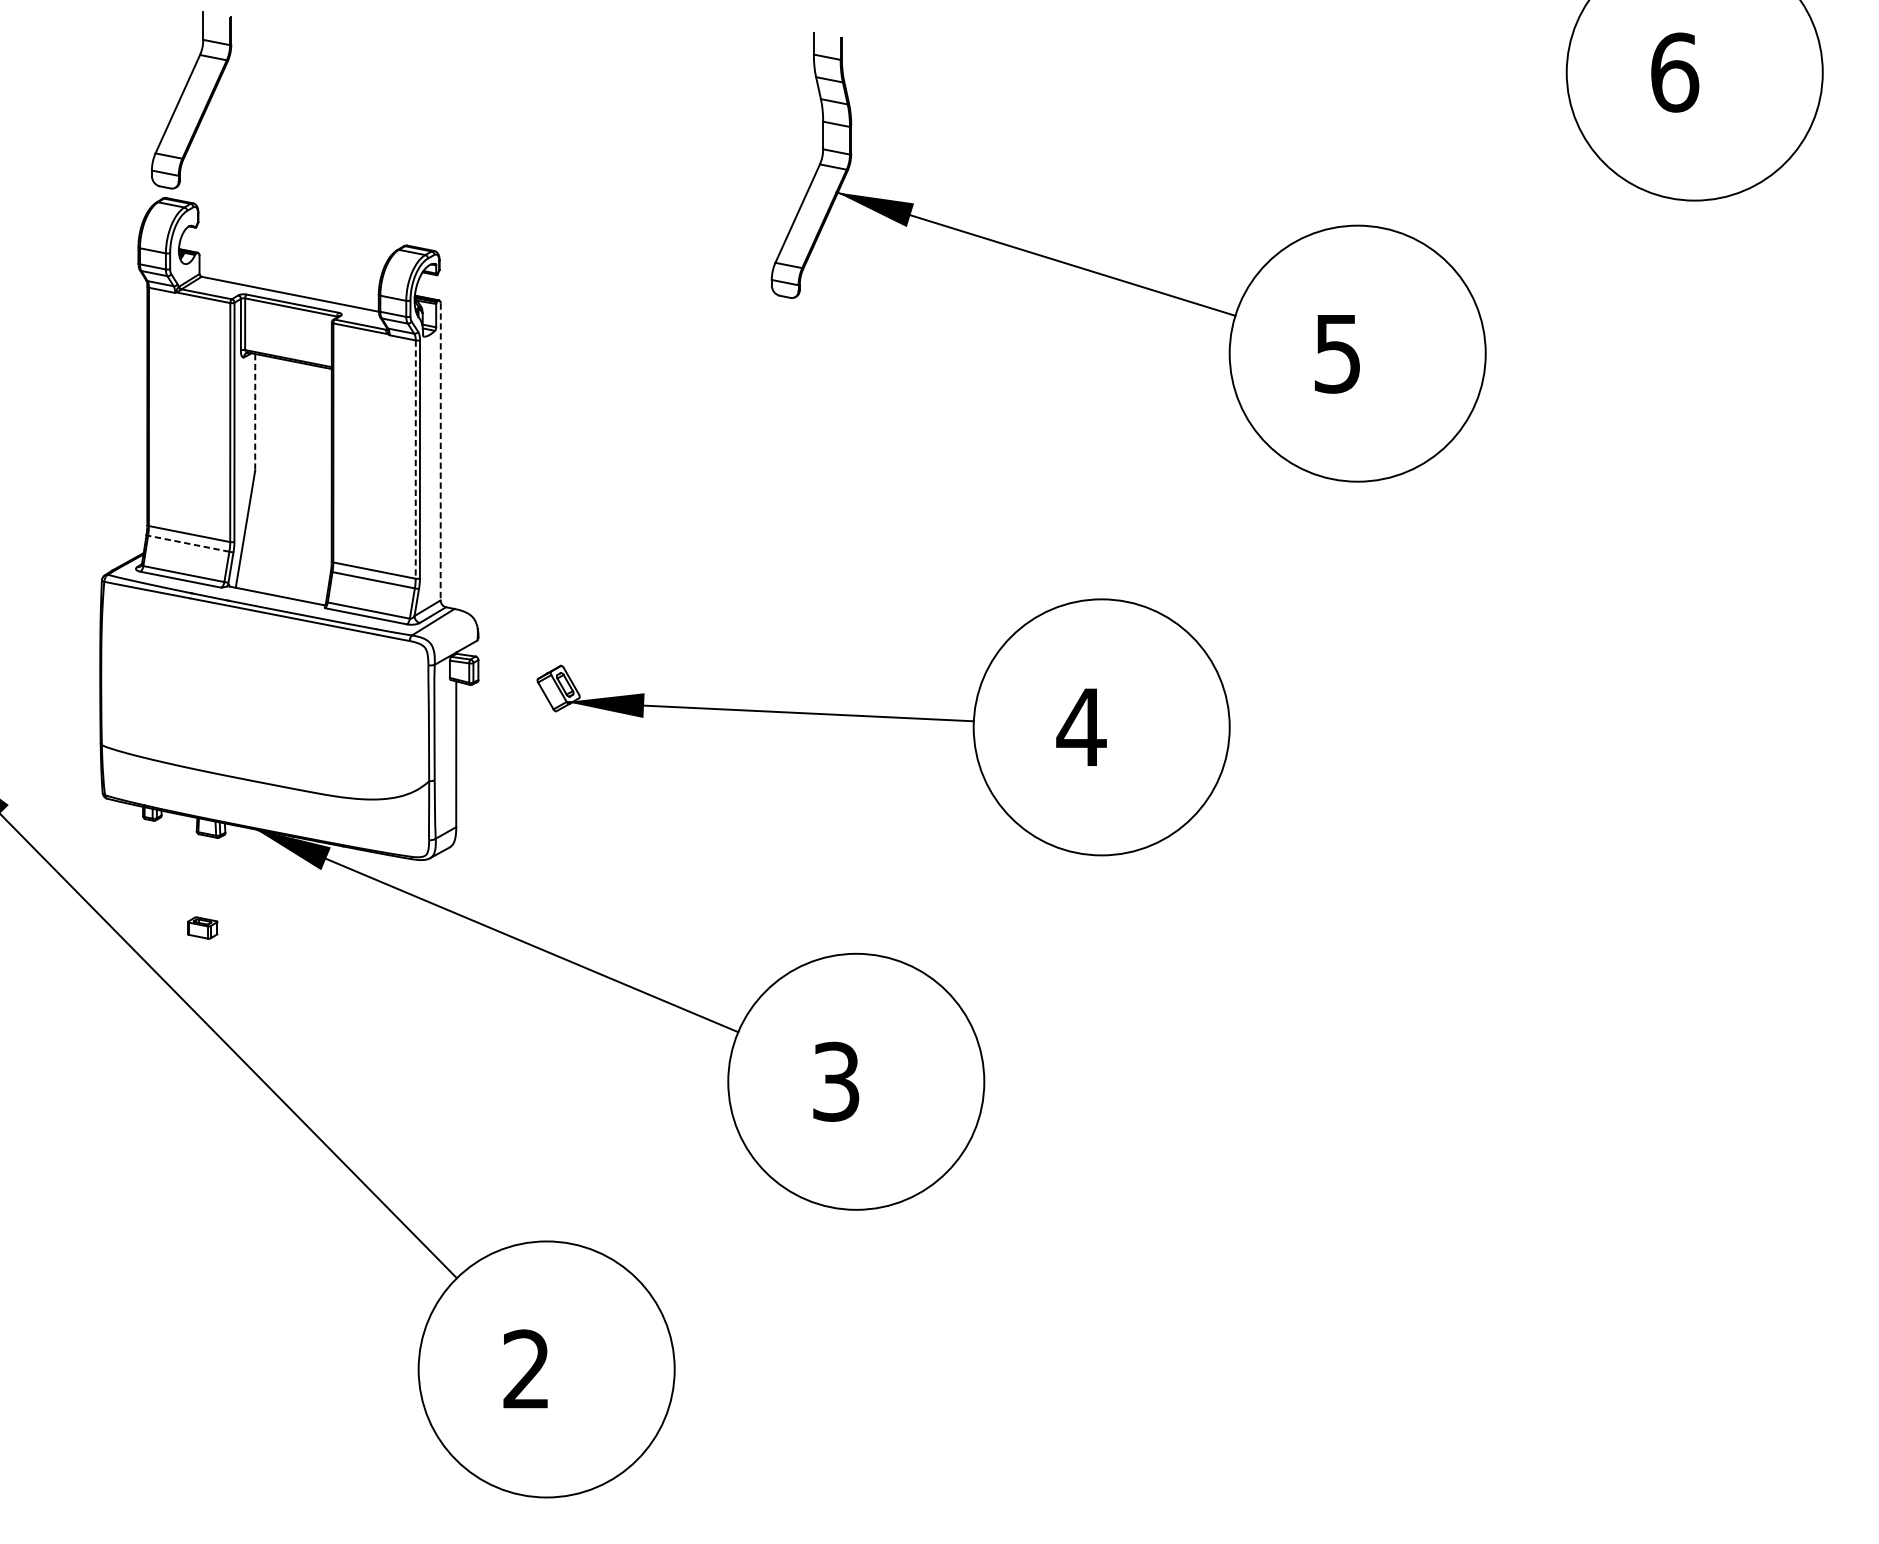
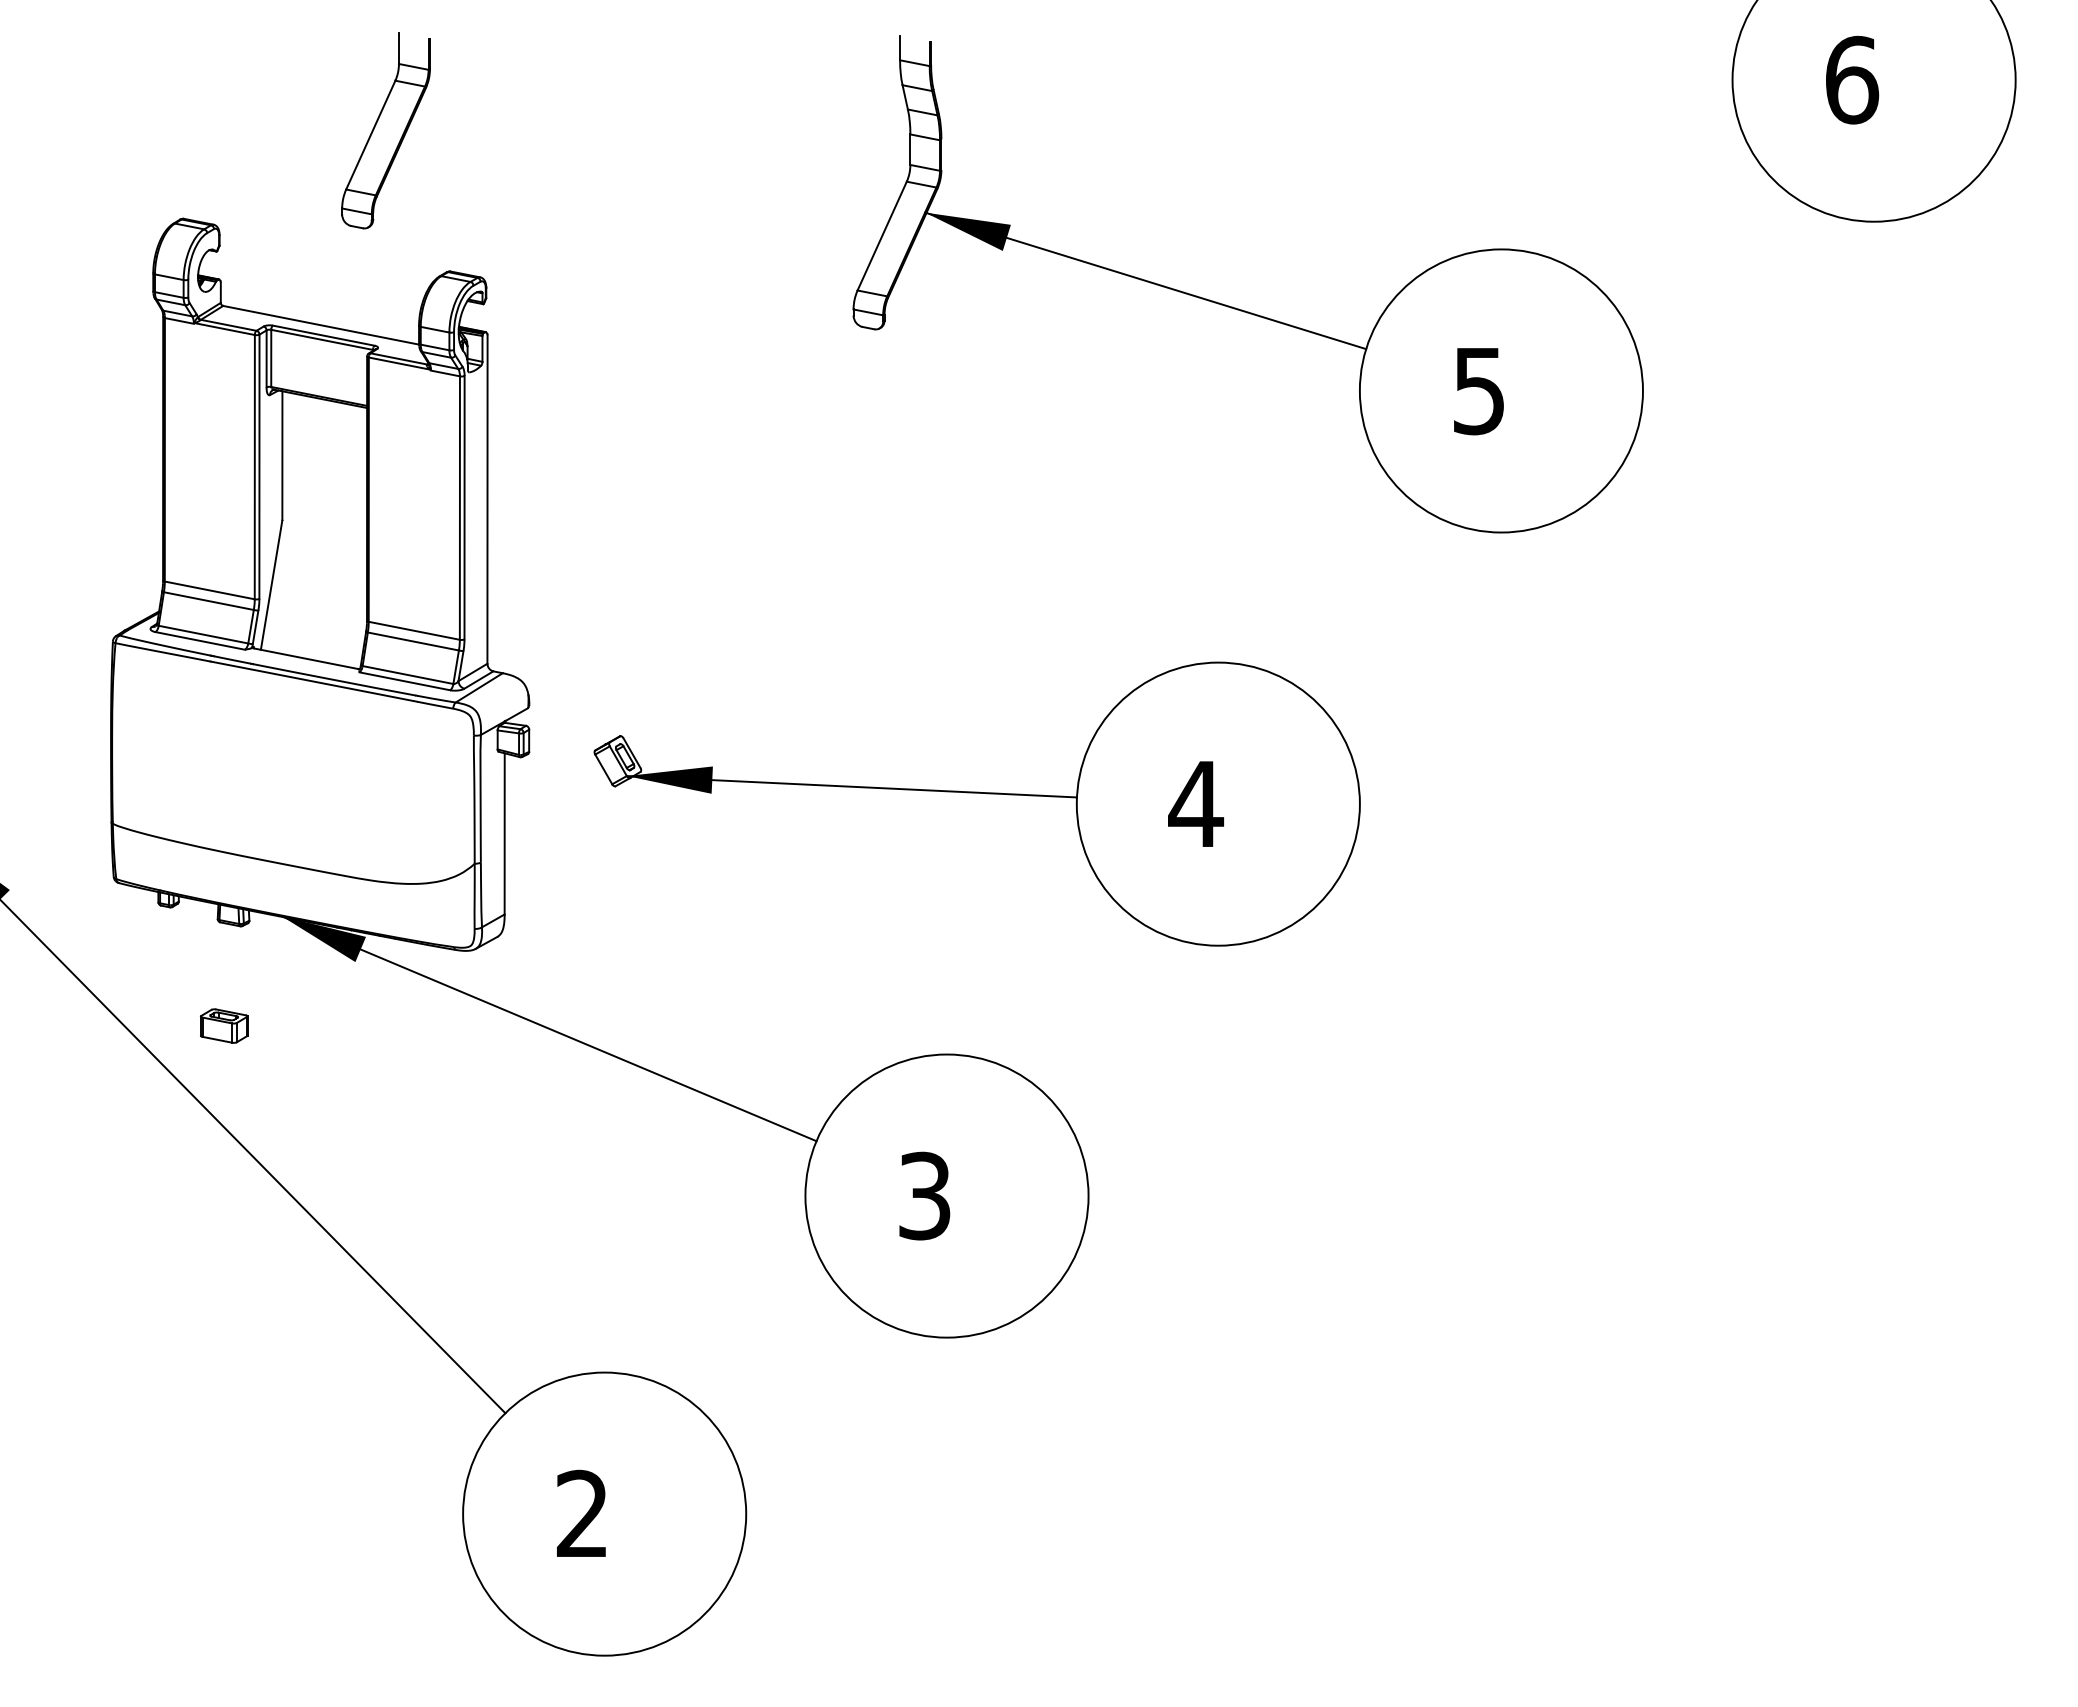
part: (191, 100) -> (385, 130), moved
line: (255, 412) -> (282, 456), dashed -> solid
line: (440, 452) -> (487, 500), dashed -> solid
line: (415, 459) -> (459, 508), dashed -> solid
line: (188, 544) -> (208, 601), dashed -> solid
part: (202, 927) -> (224, 1025), size x1.43

